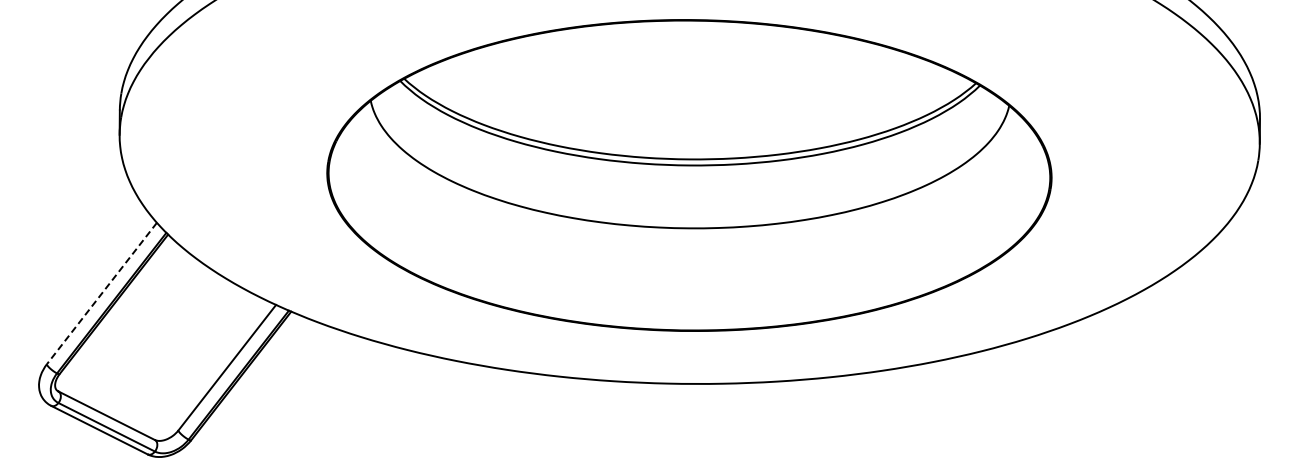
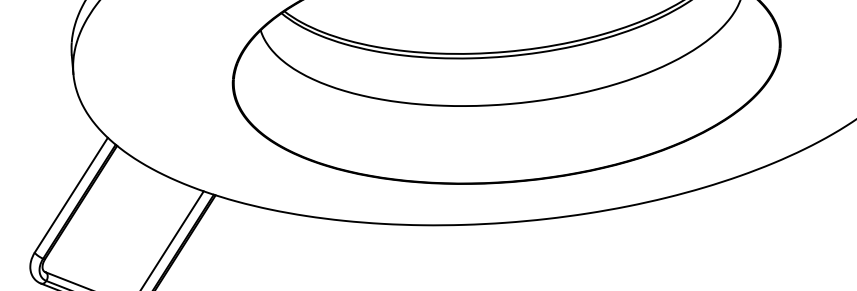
line: (101, 293) -> (71, 195), dashed -> solid

